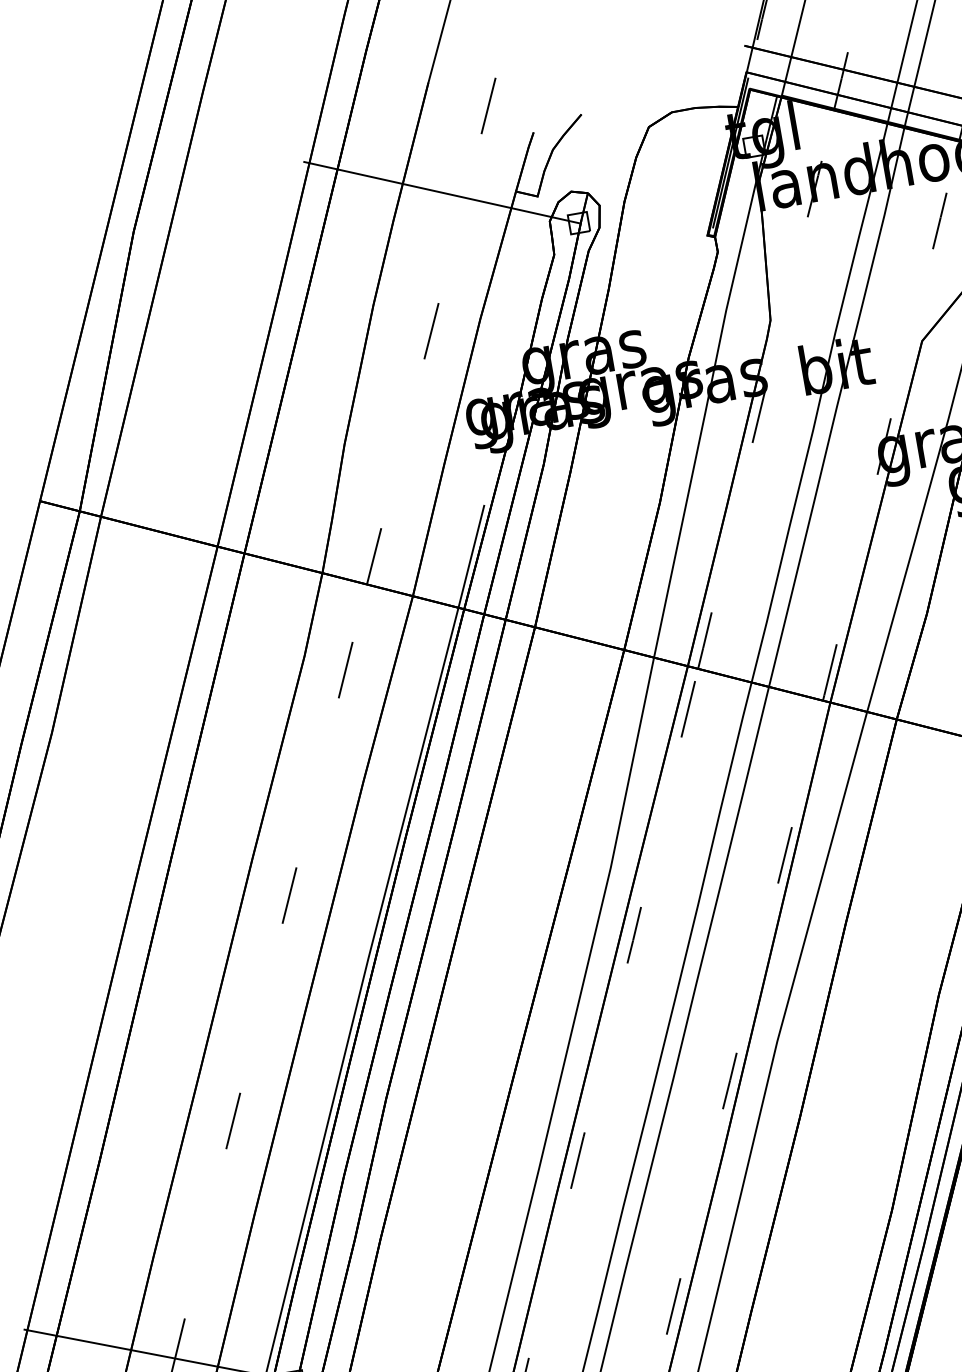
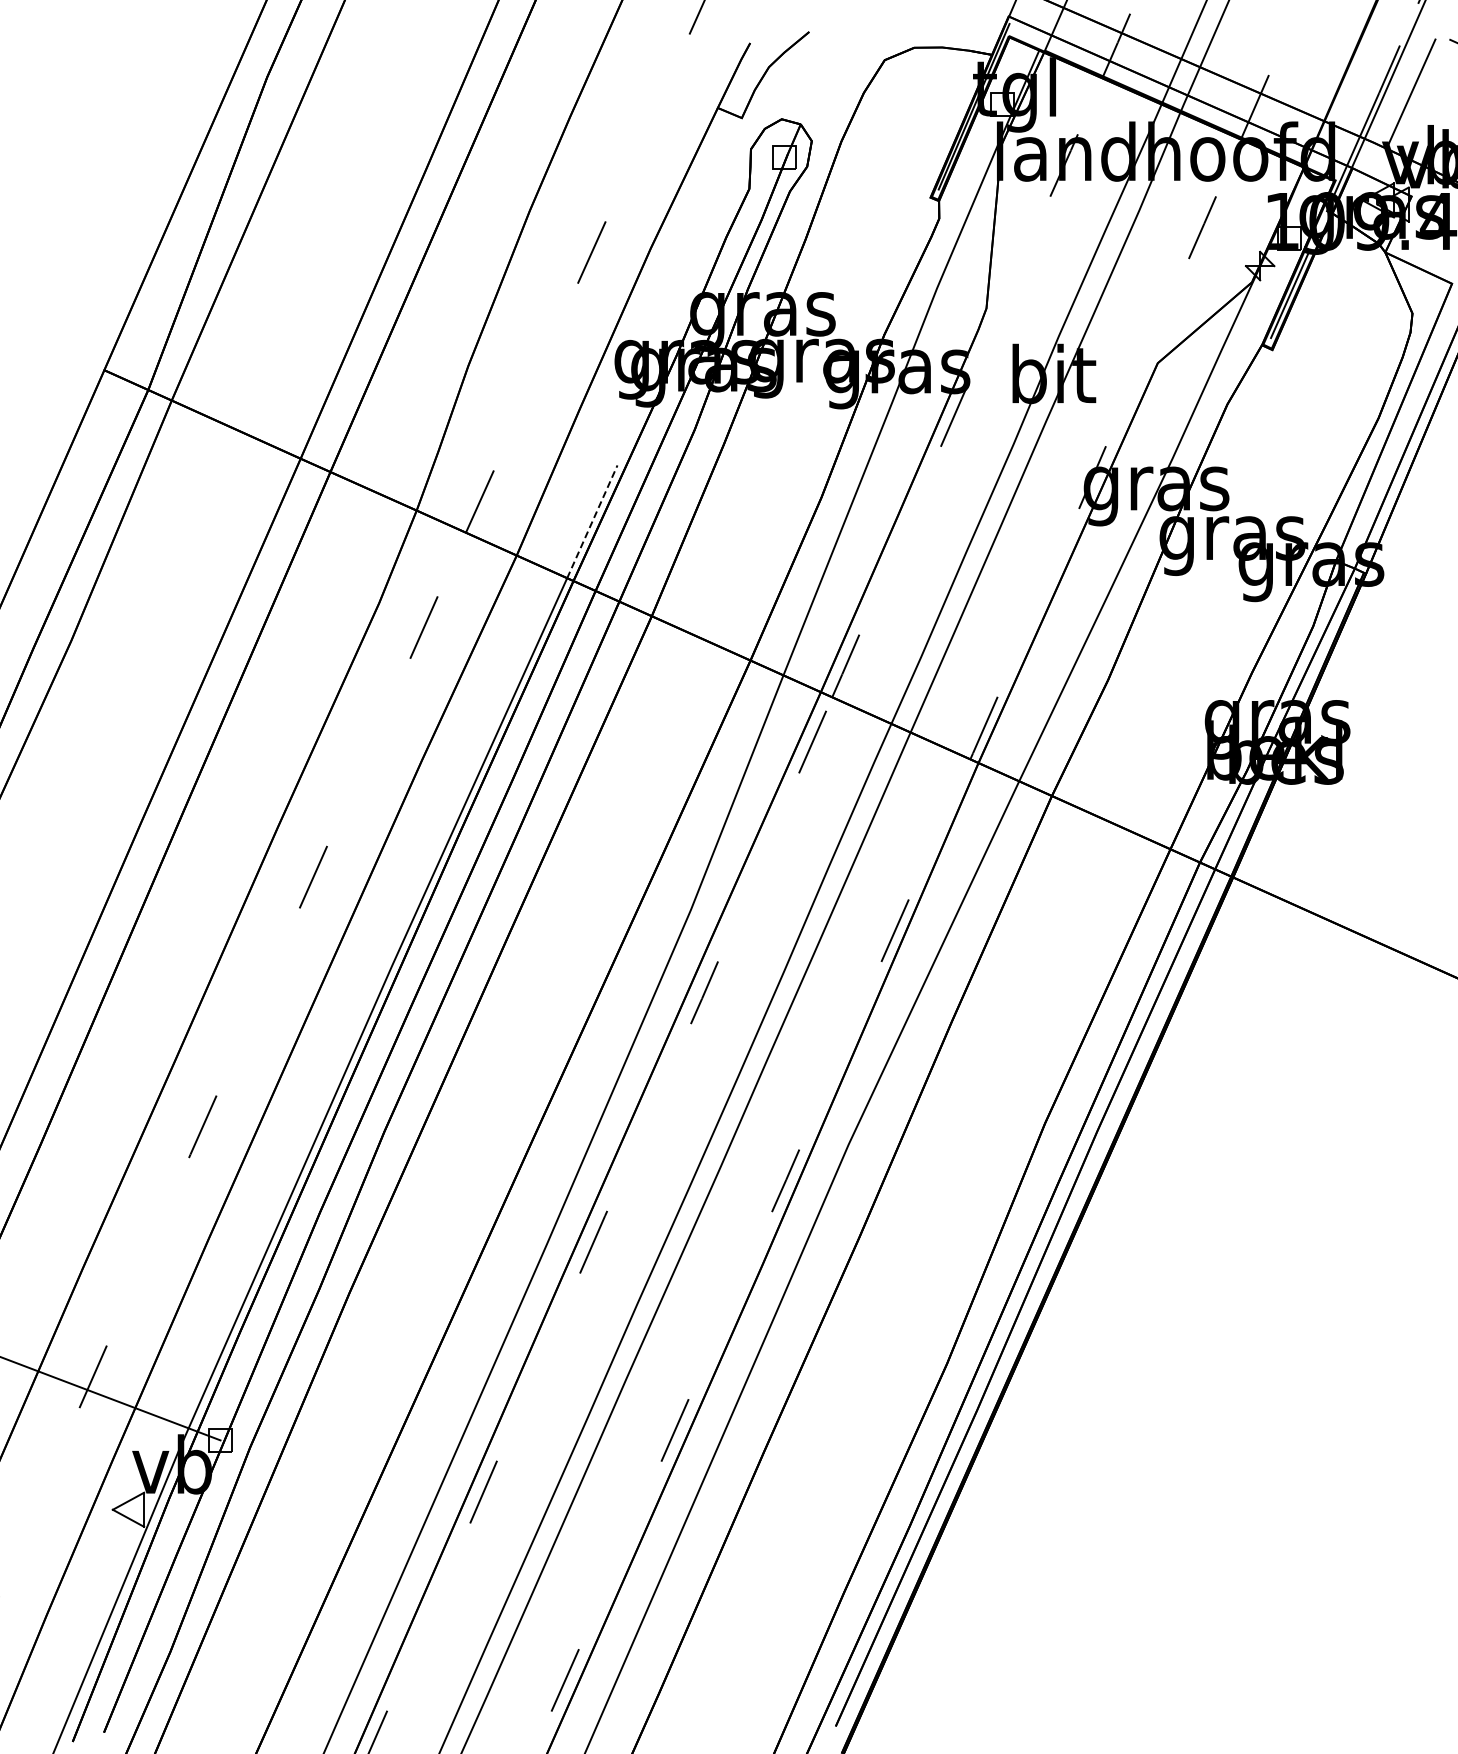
line: (441, 192) -> (631, 93), removed
line: (471, 556) -> (592, 521), solid -> dashed

